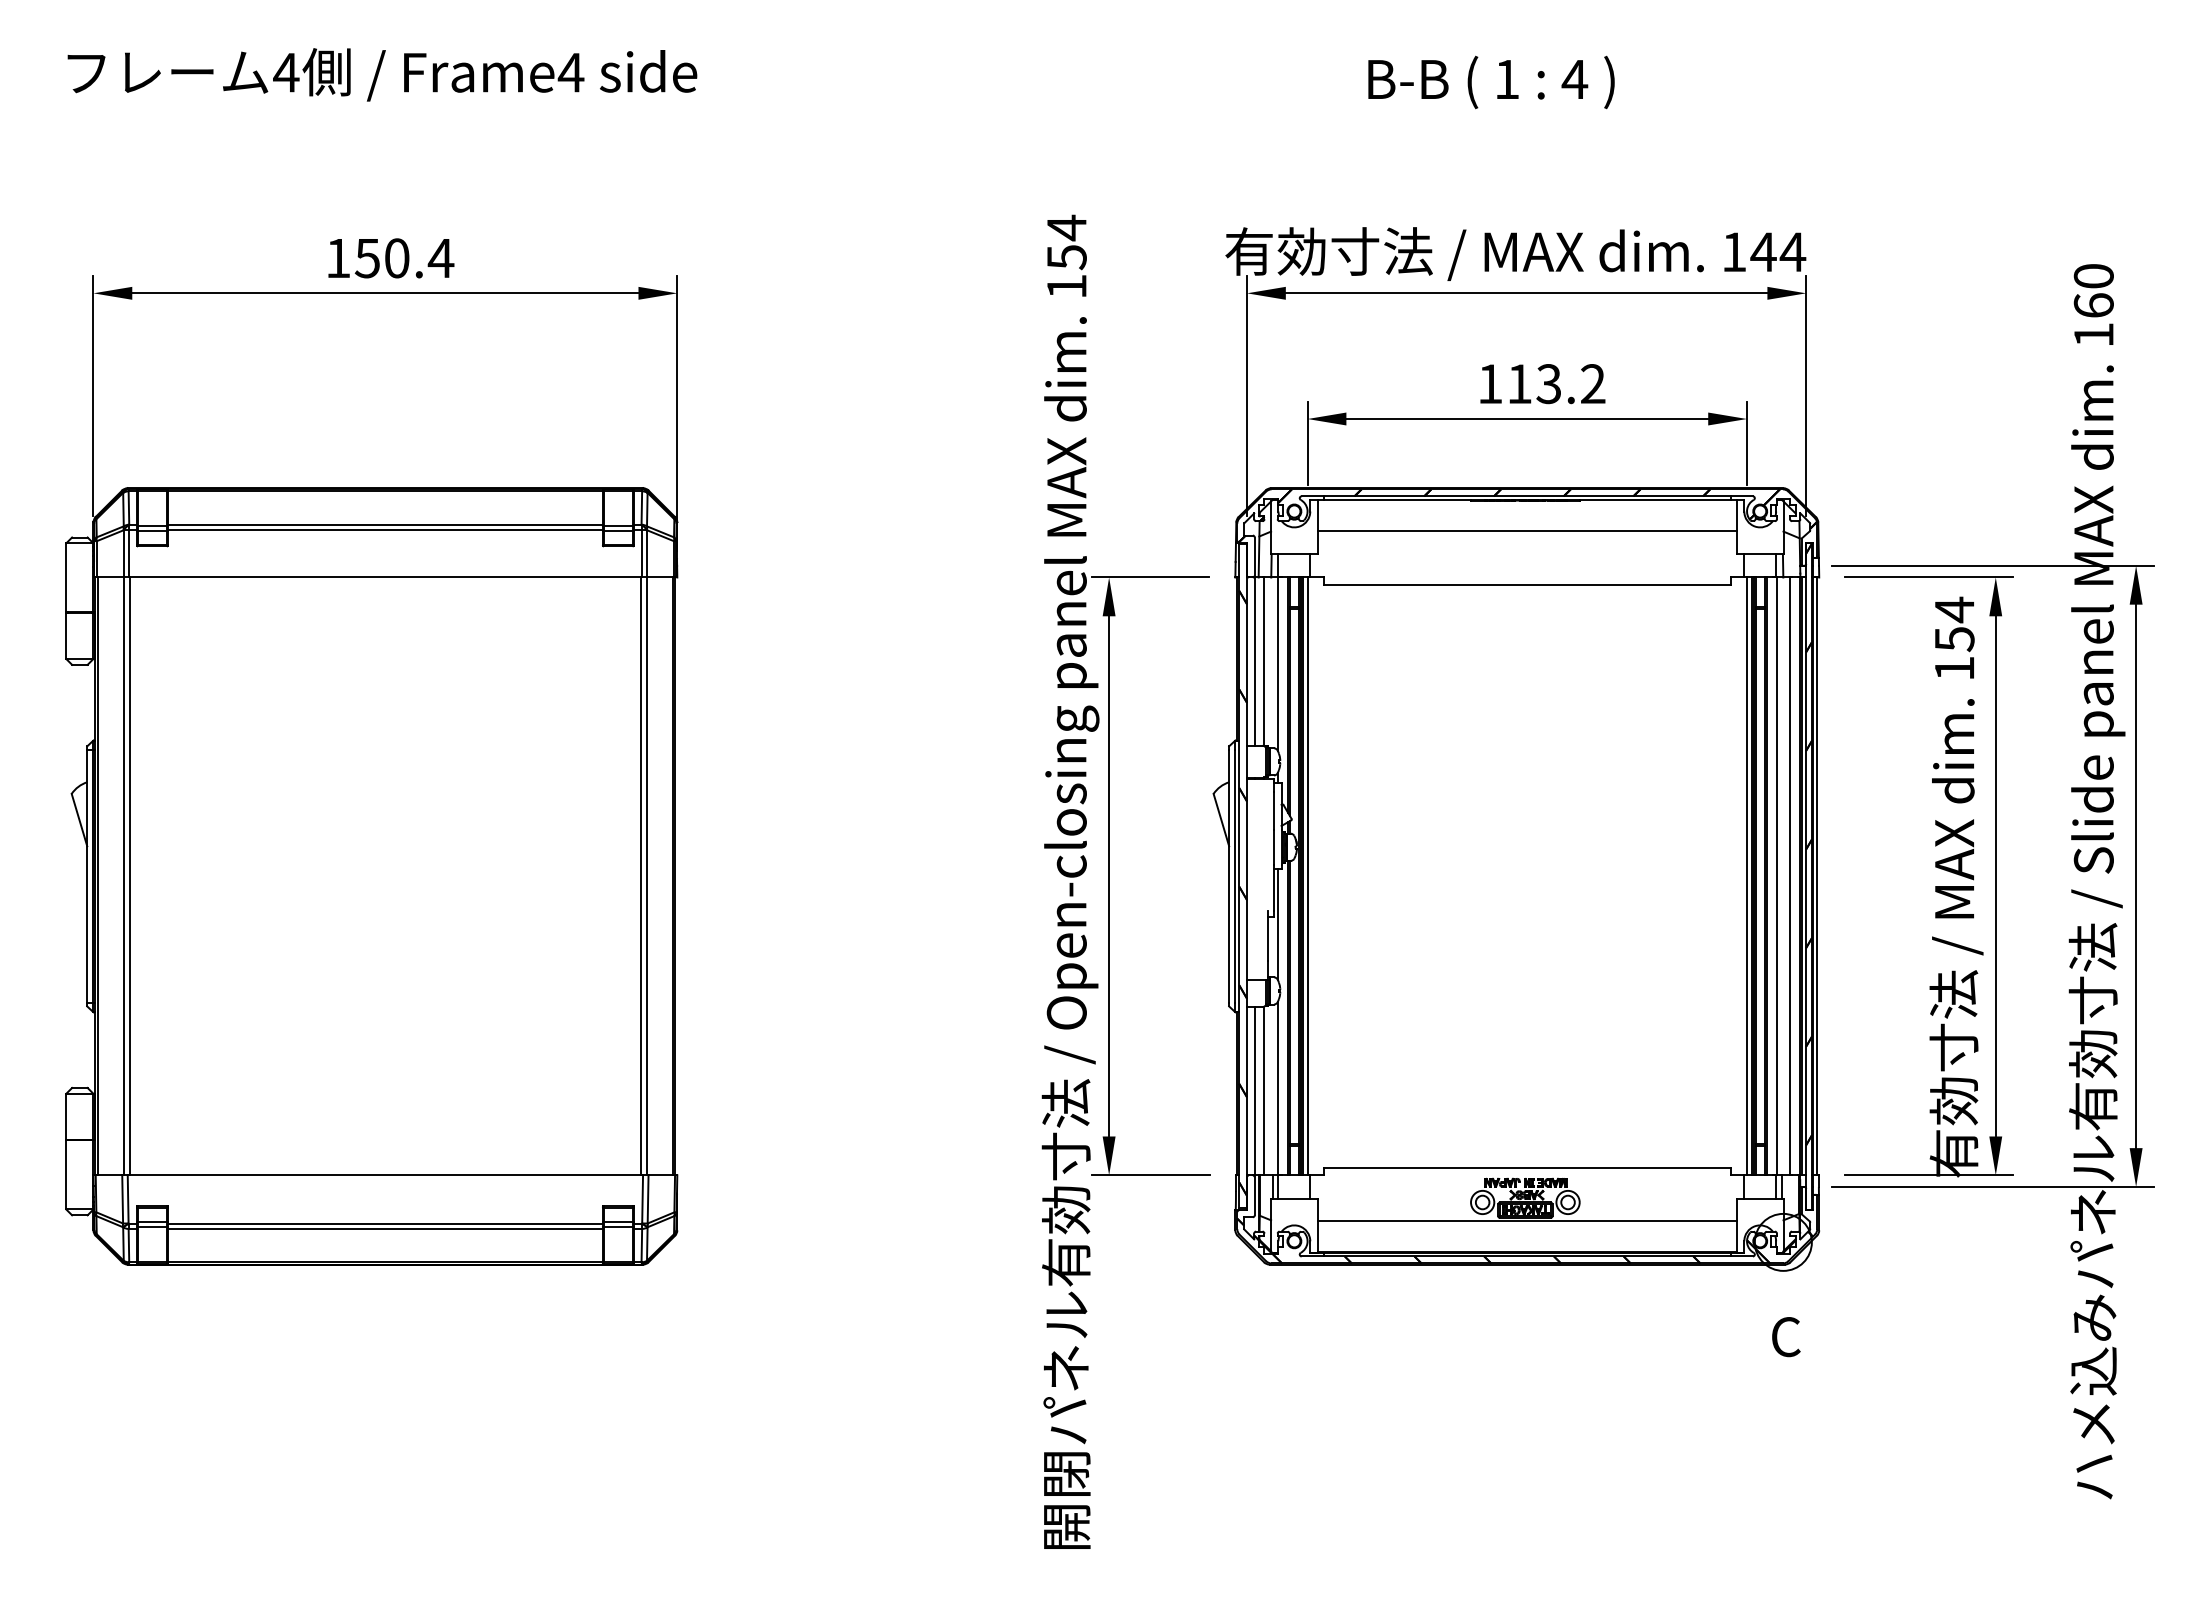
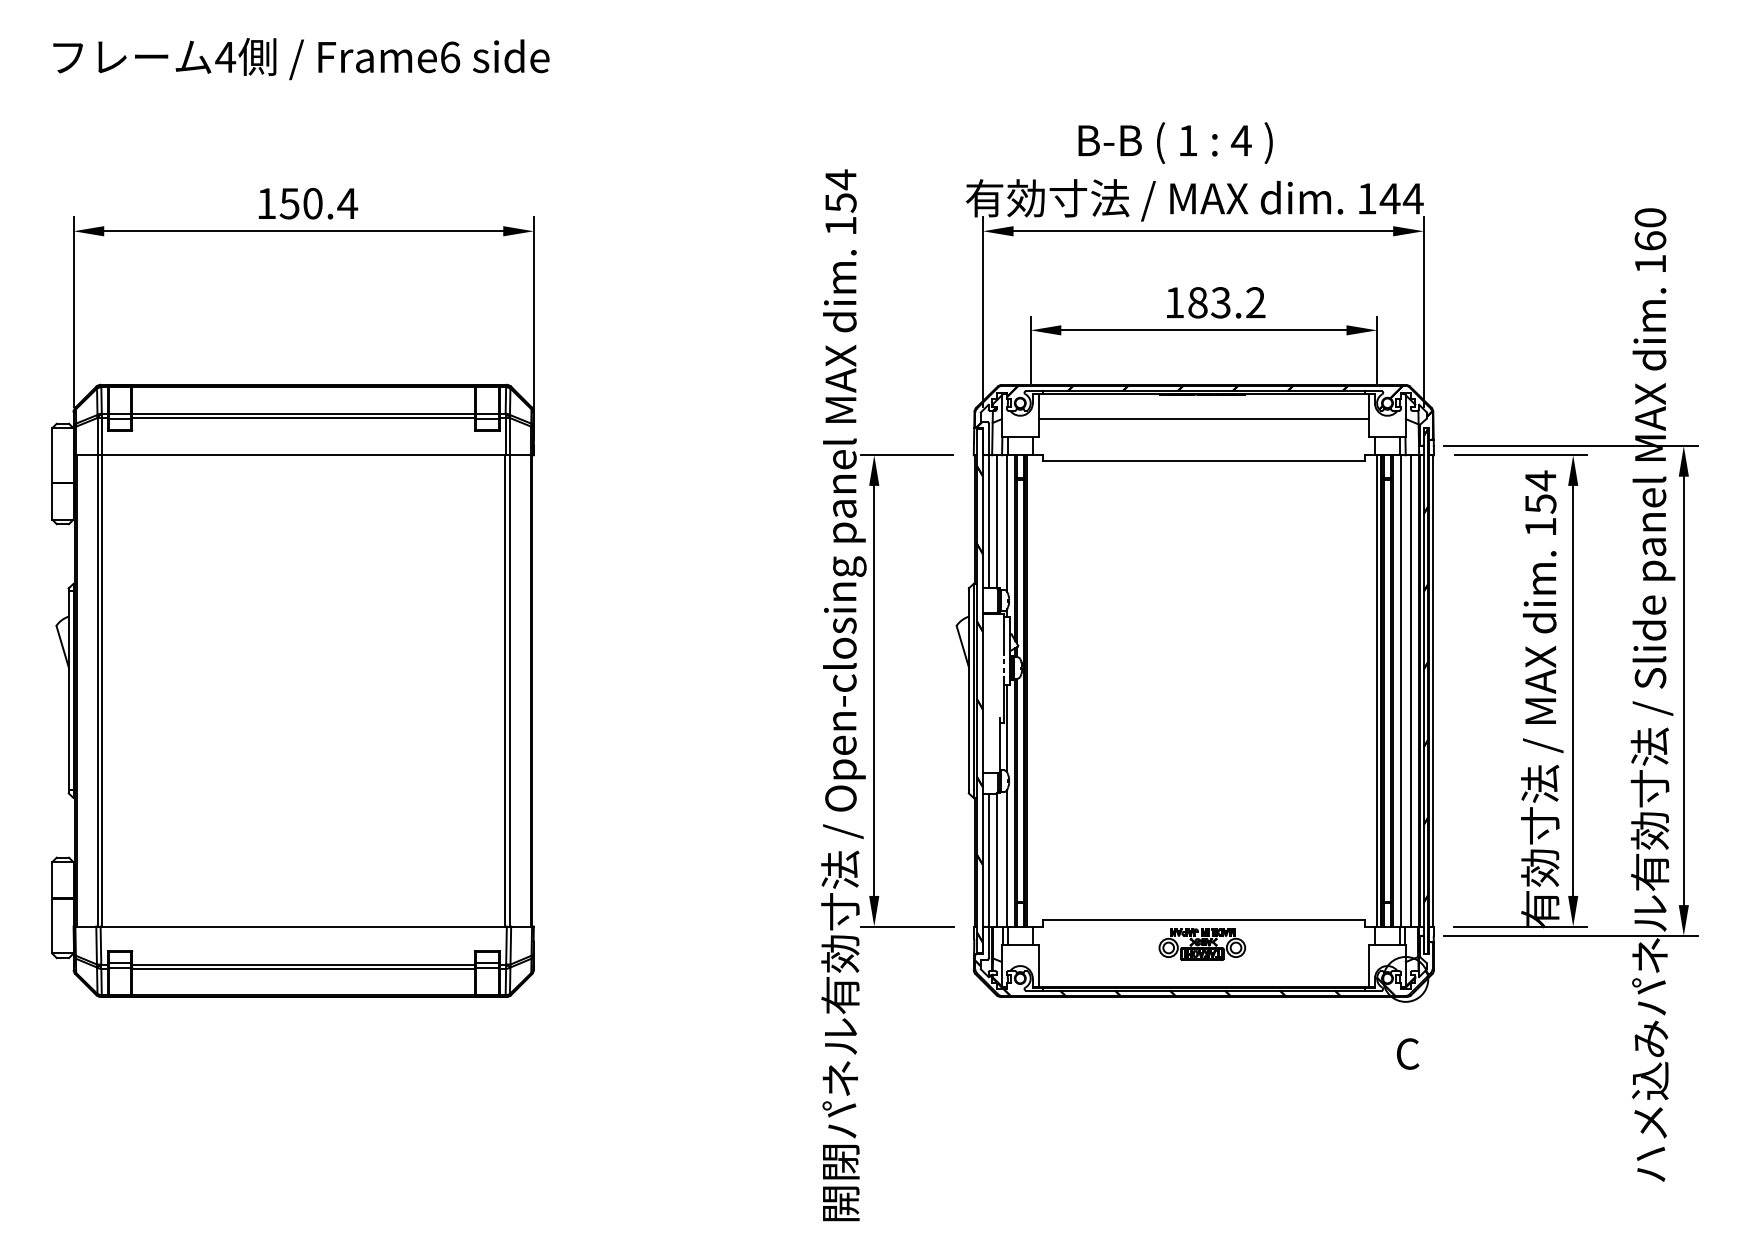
text: (570, 72) -> (449, 57), Frame4 -> Frame6
text: (1491, 82) -> (1175, 143), moved
text: (1519, 384) -> (1197, 303), 113.2 -> 183.2
line: (1273, 846) -> (1003, 667), solid -> dashed
line: (1307, 876) -> (1030, 690), removed
line: (1526, 1220) -> (1203, 962), removed

